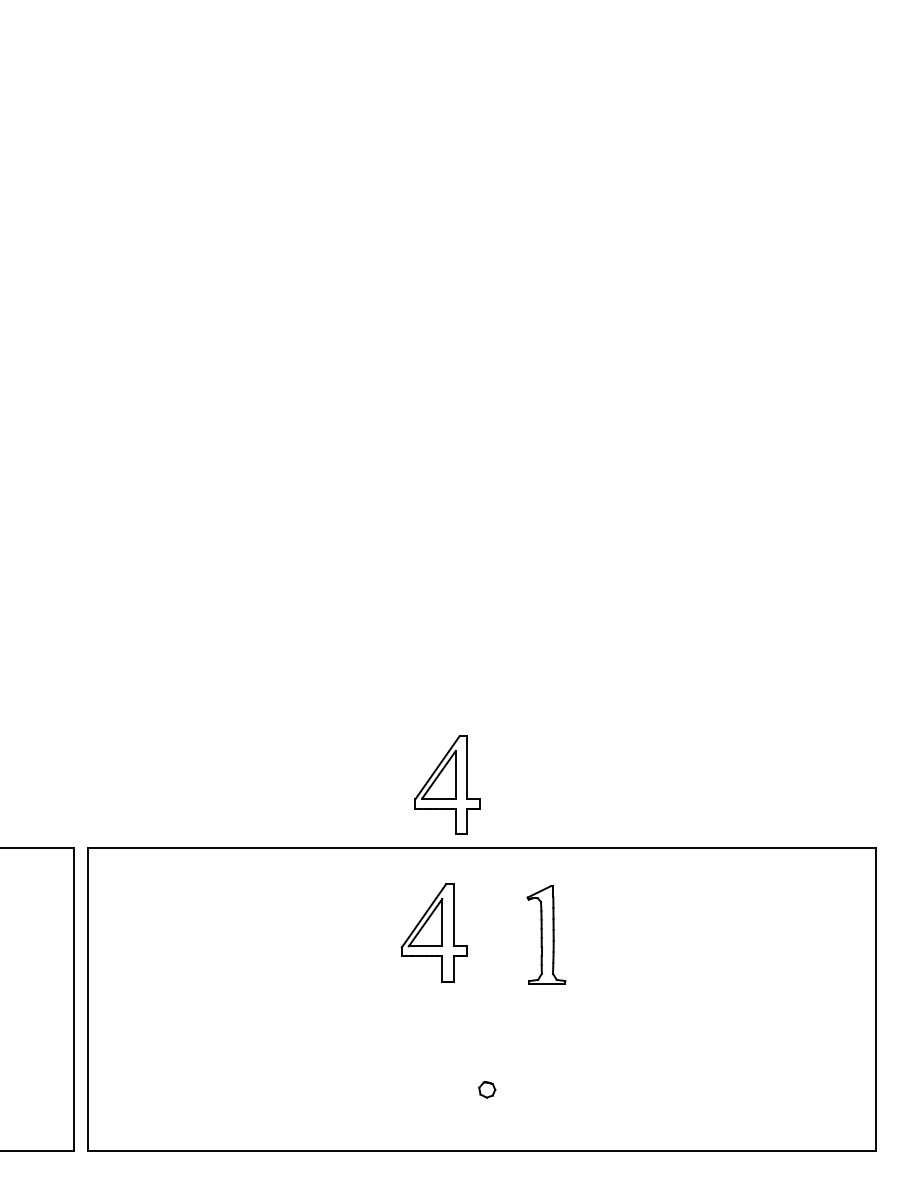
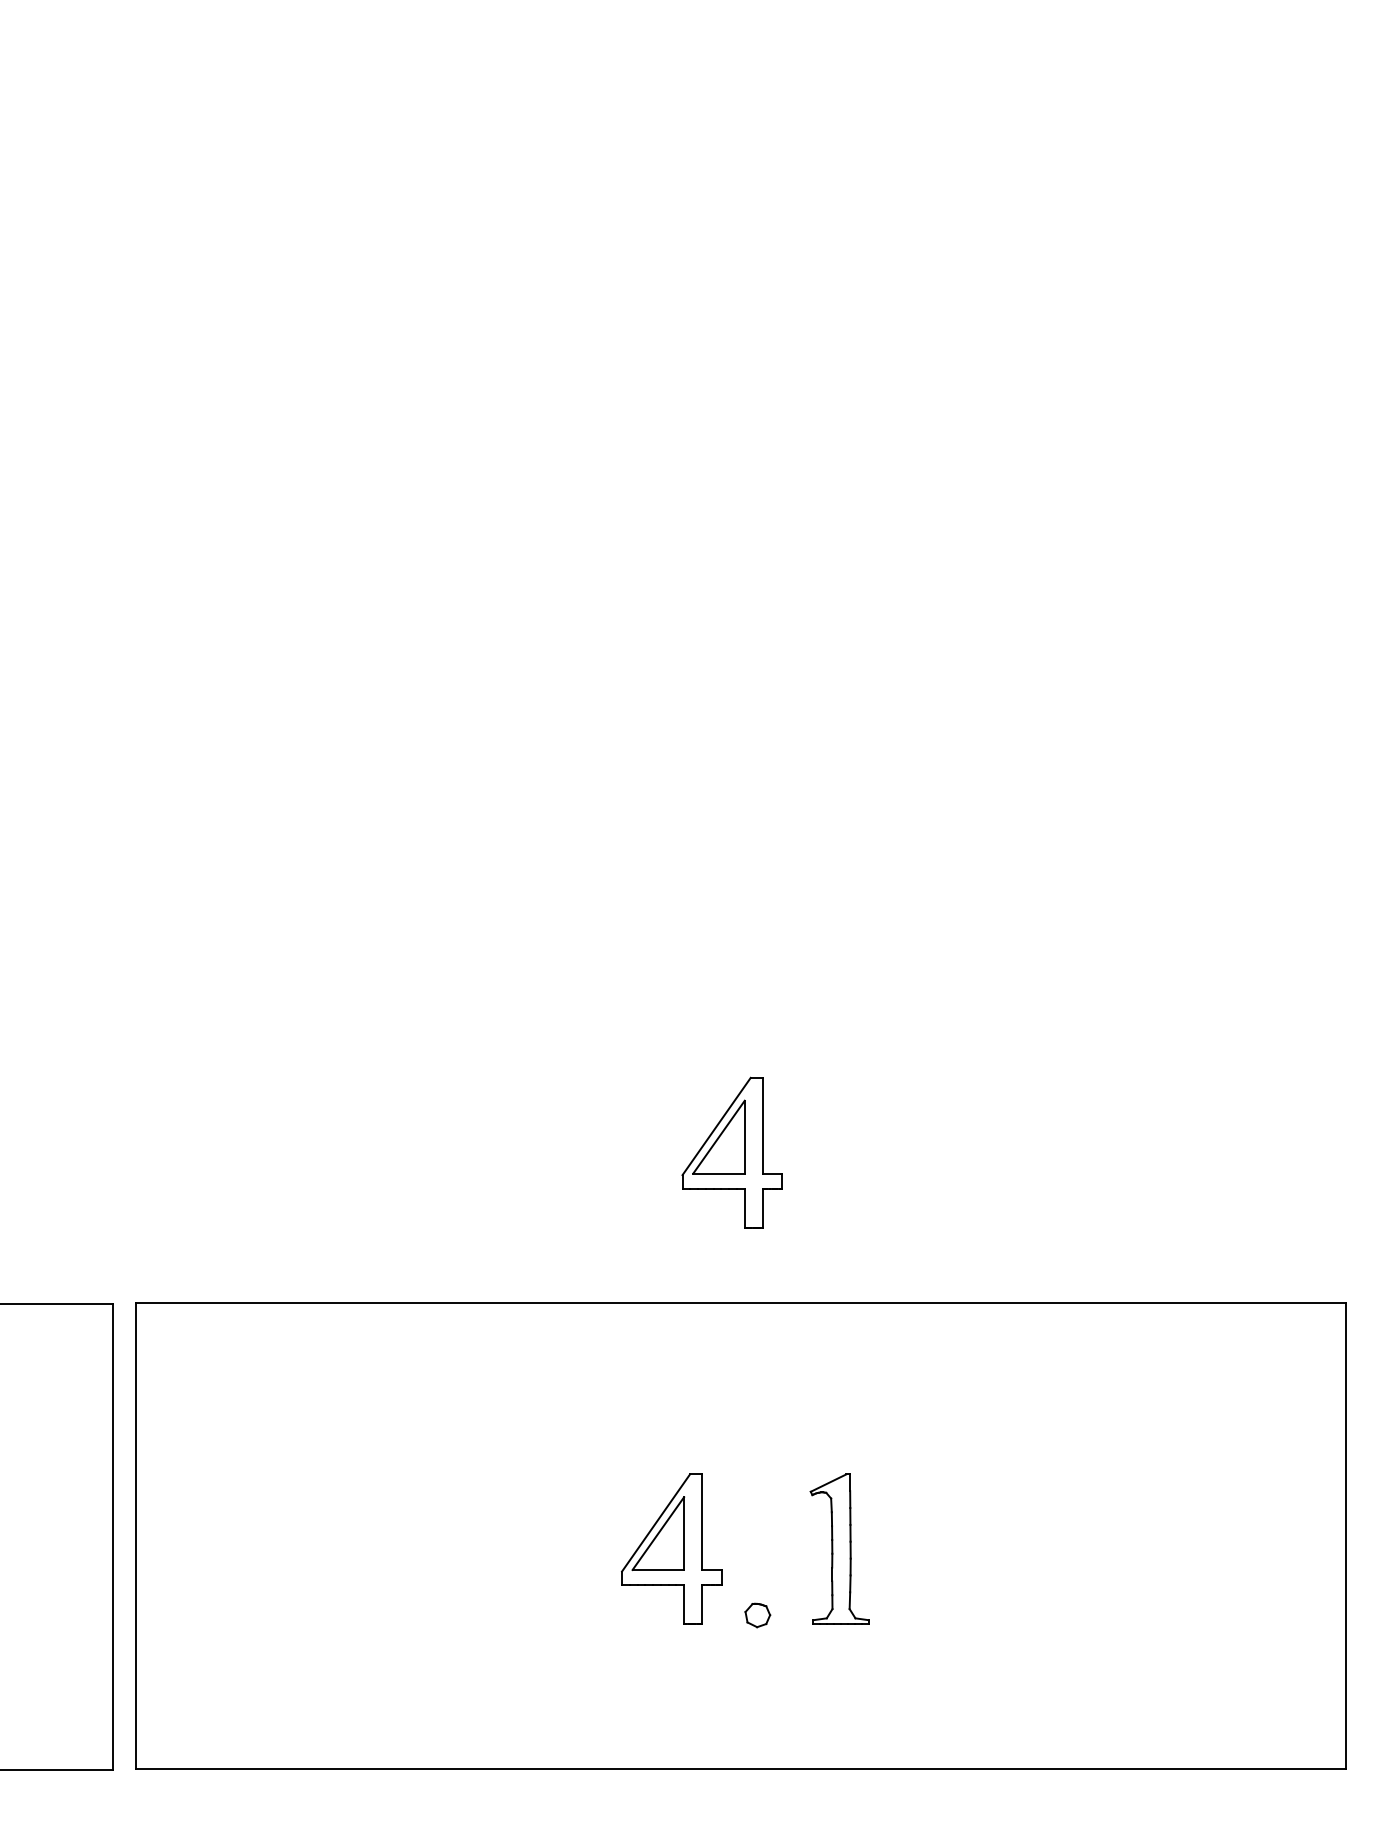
part: (447, 784) -> (732, 1152), moved
part: (433, 932) -> (670, 1548), moved
part: (546, 934) -> (839, 1548), moved
part: (487, 1089) -> (758, 1614), moved

